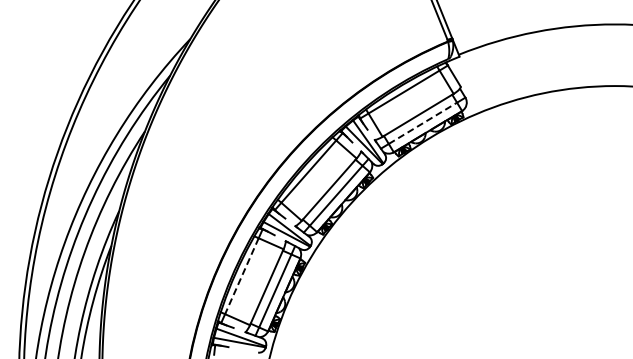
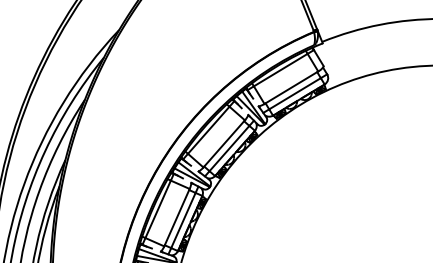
line: (422, 123) -> (294, 93), dashed -> solid
line: (241, 276) -> (157, 209), dashed -> solid

